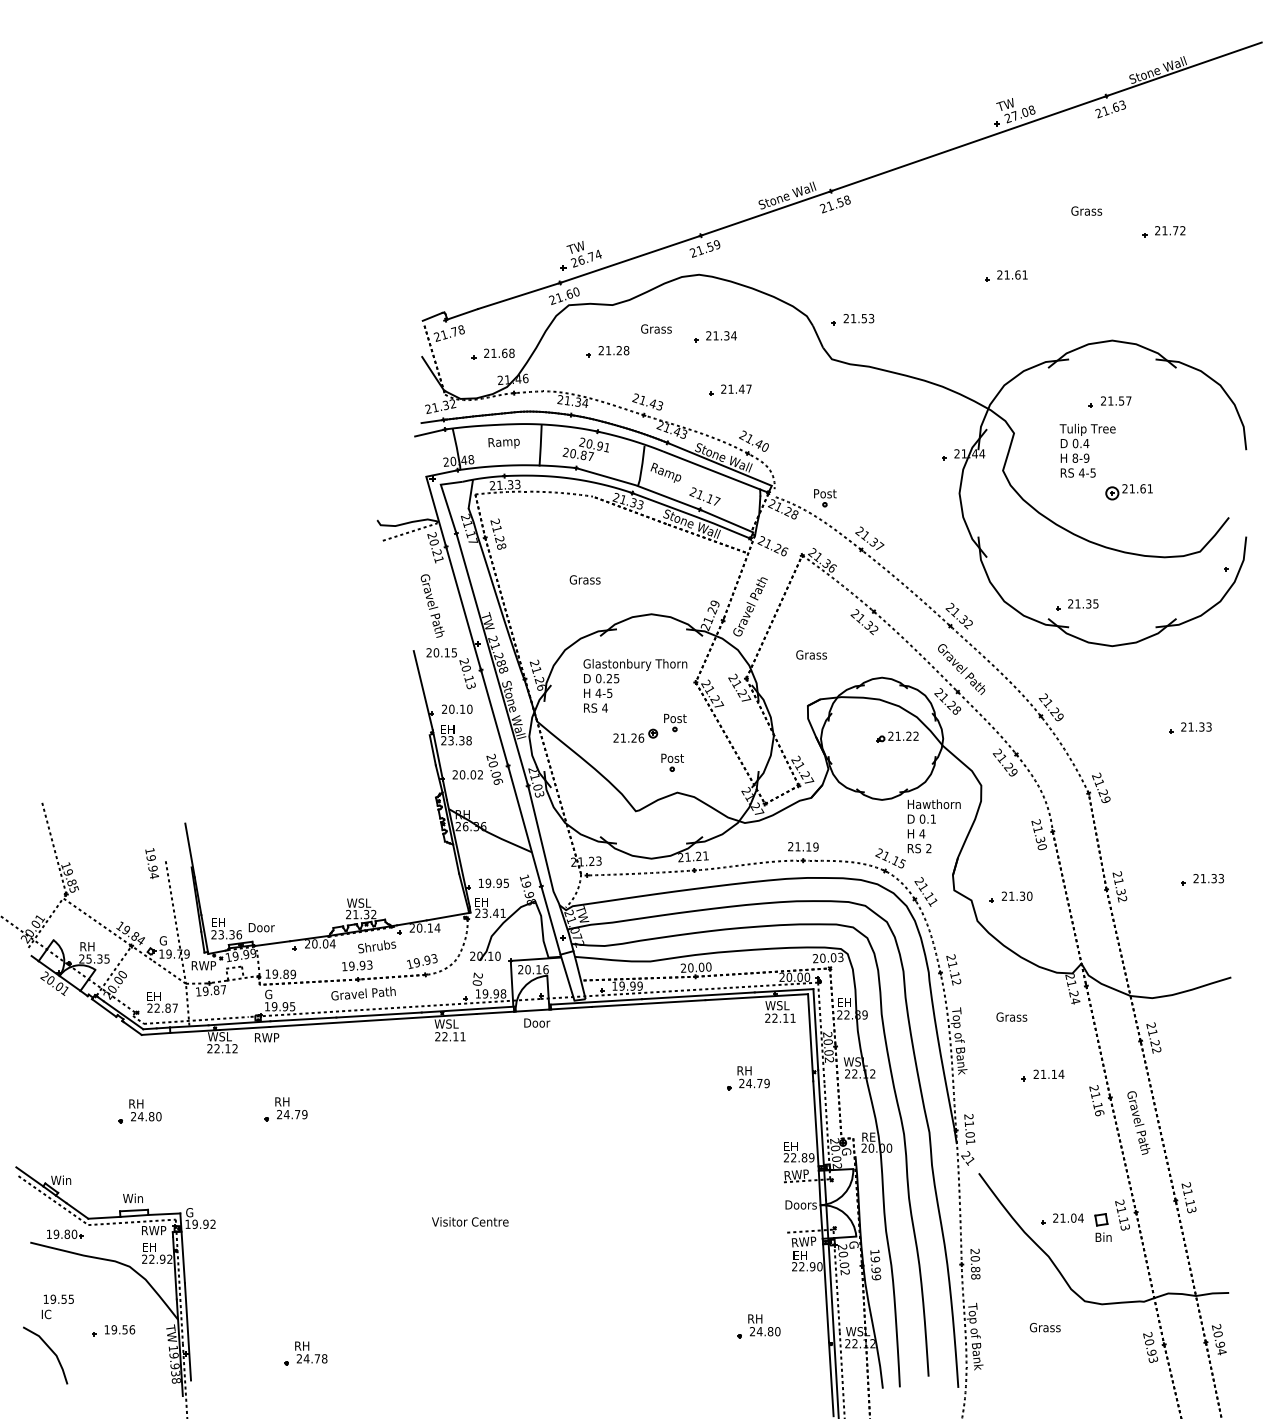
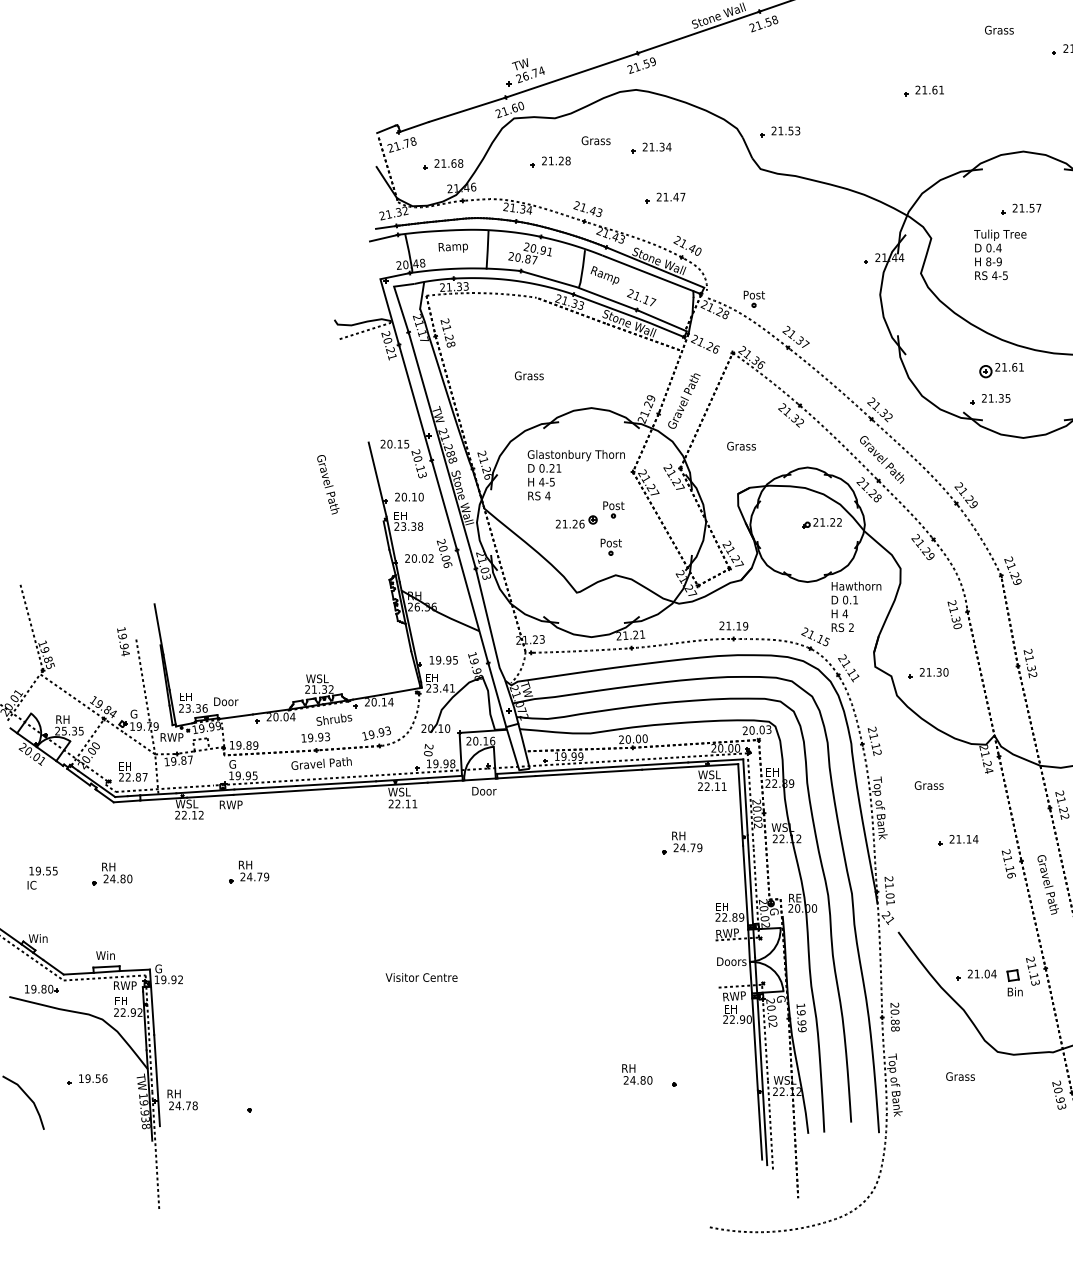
part: (1128, 492) -> (1001, 370), moved
text: (432, 605) -> (328, 484), moved
text: (616, 678) -> (558, 468), 0.25 -> 0.21
text: (57, 1306) -> (42, 877), moved
text: (764, 1325) -> (637, 1074), moved
text: (311, 1352) -> (182, 1099), moved

